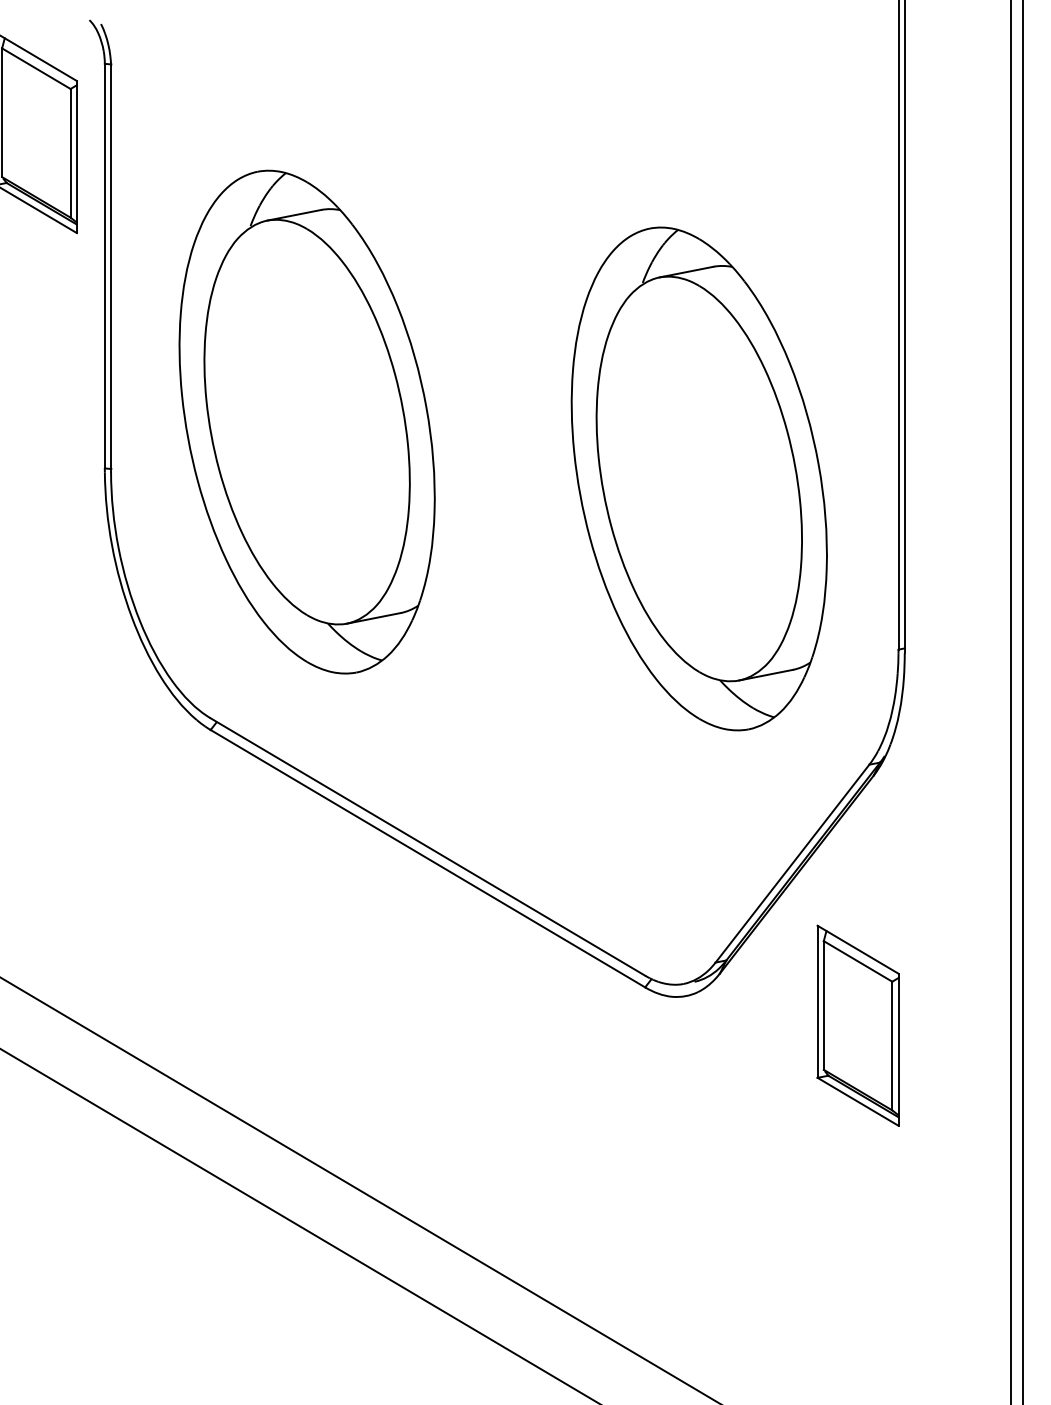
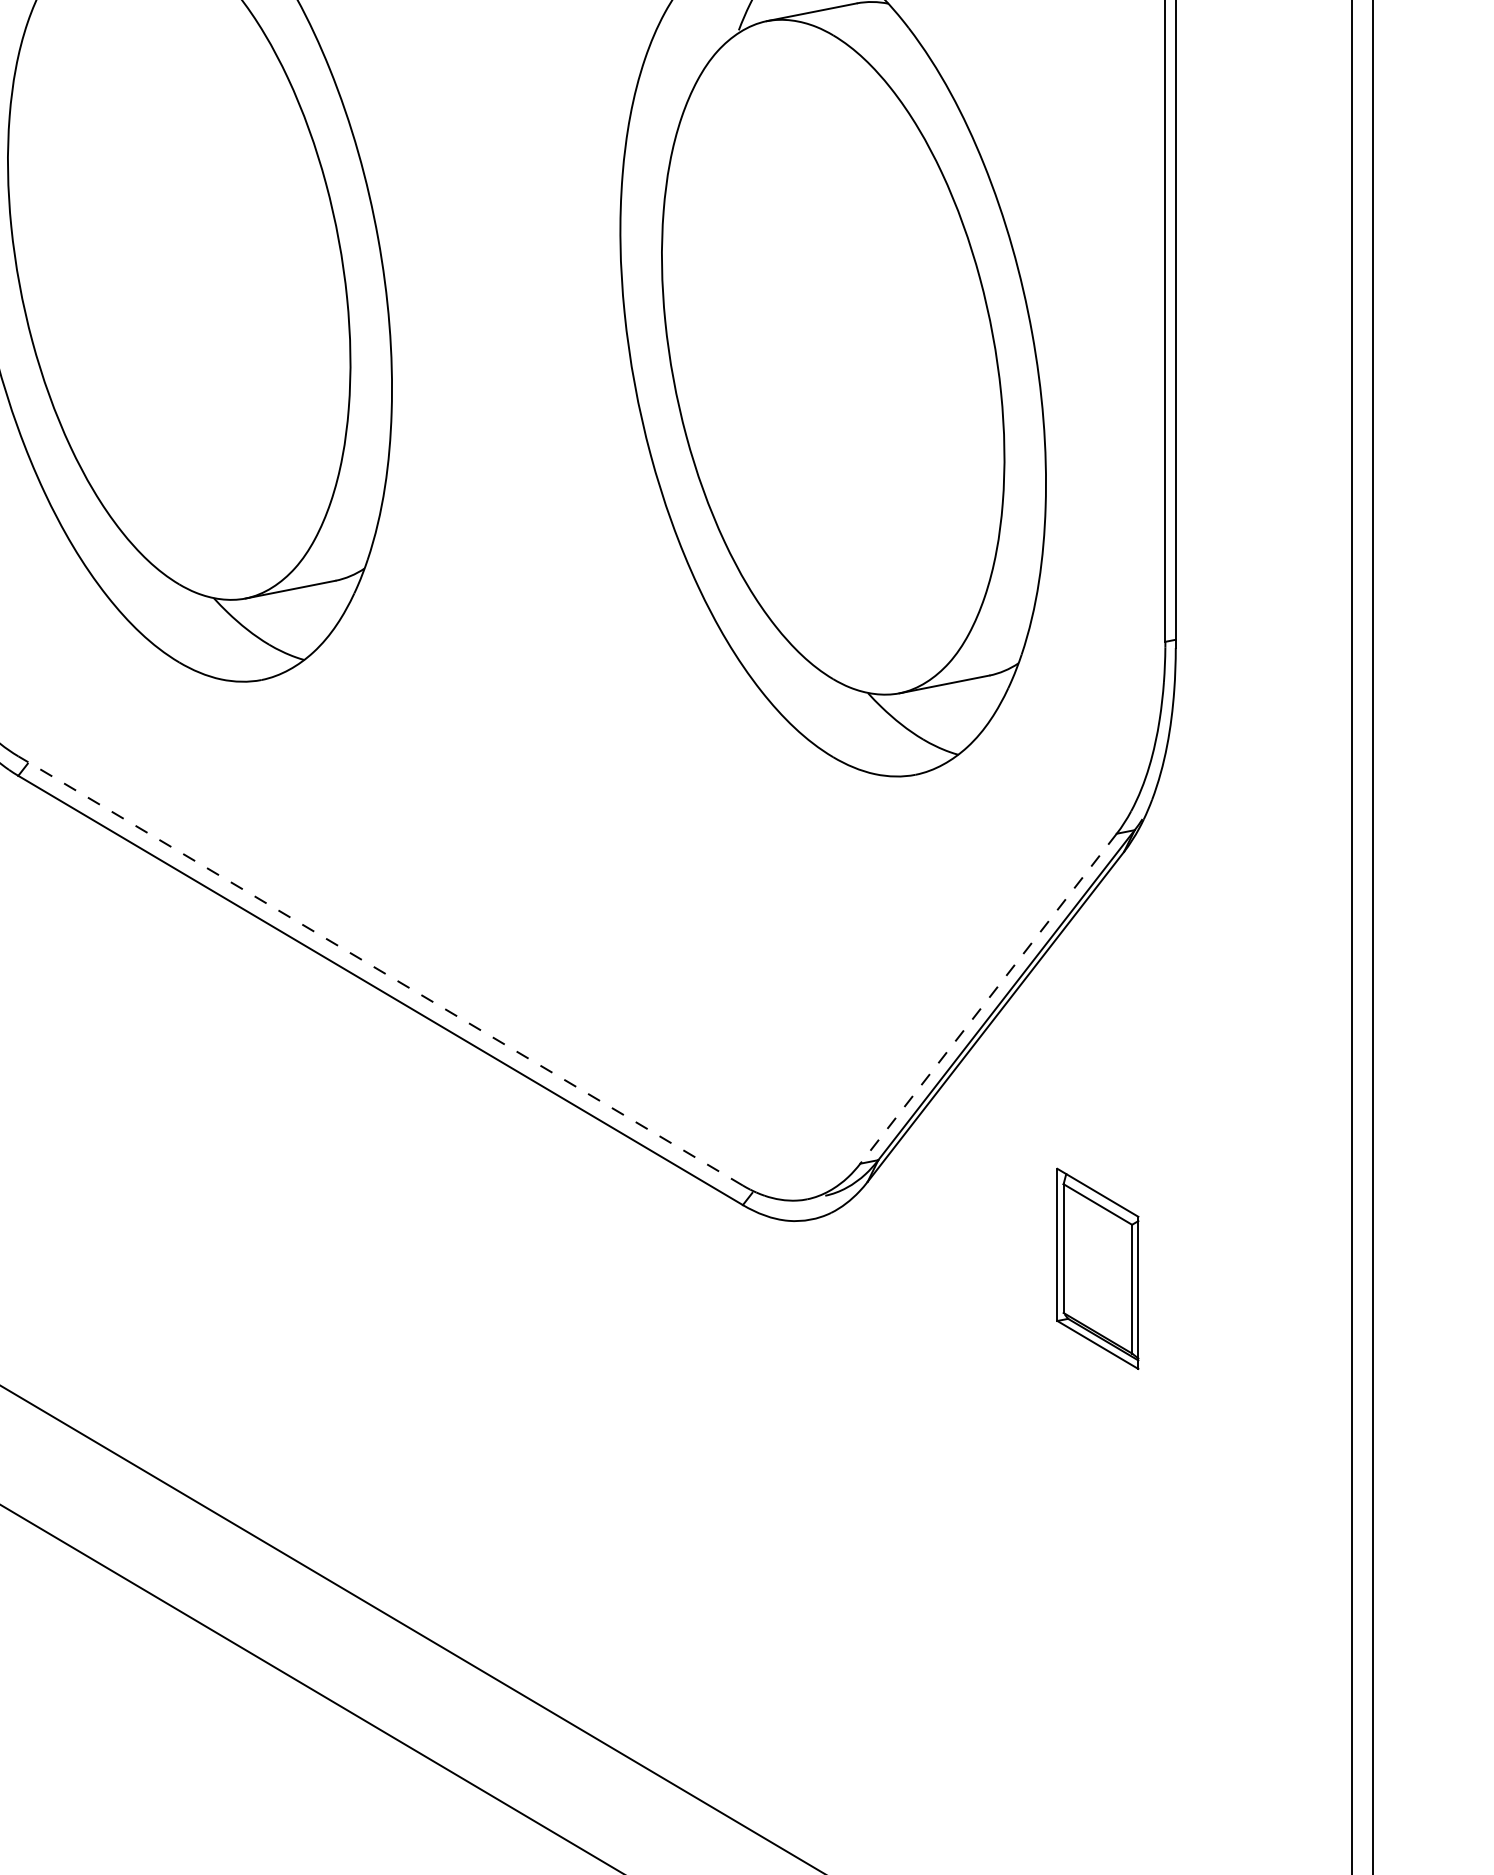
line: (427, 847) -> (379, 971), solid -> dashed
line: (792, 864) -> (988, 1000), solid -> dashed
part: (857, 1025) -> (1096, 1268), size x0.6

